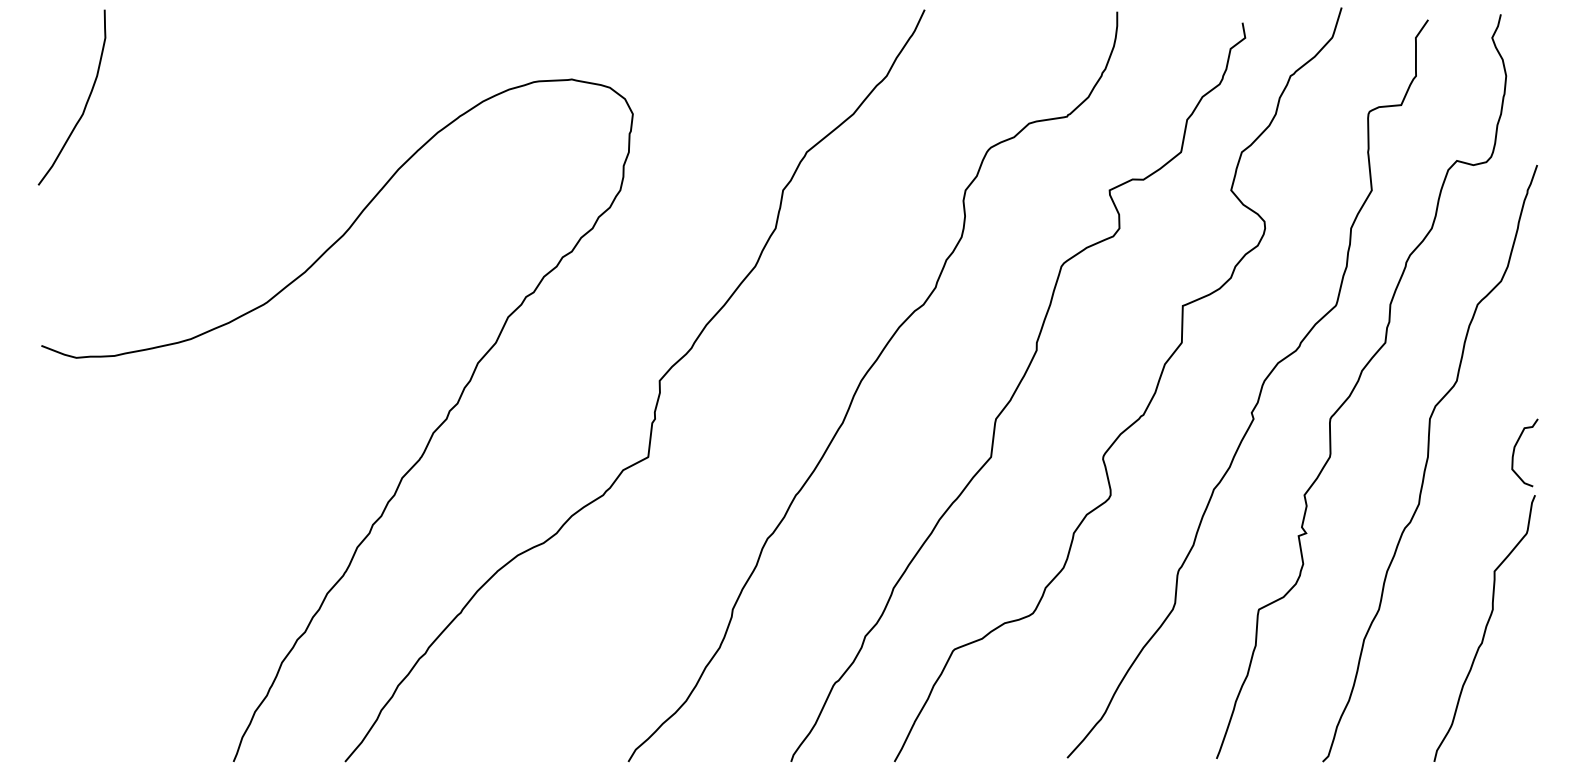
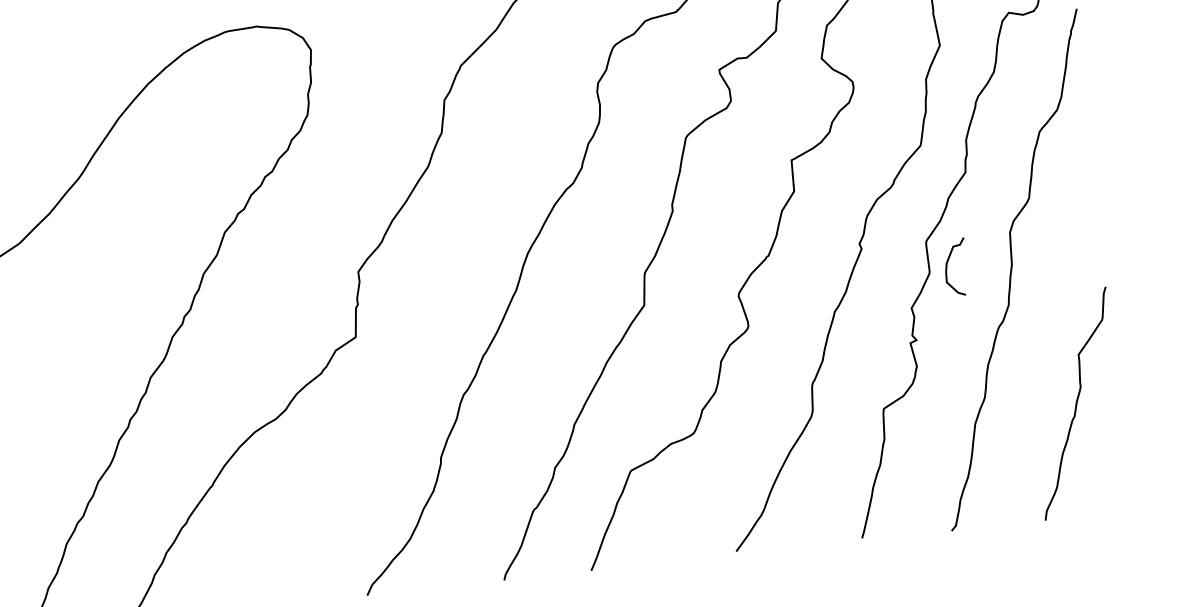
curve: (1515, 448) -> (947, 264), moved

